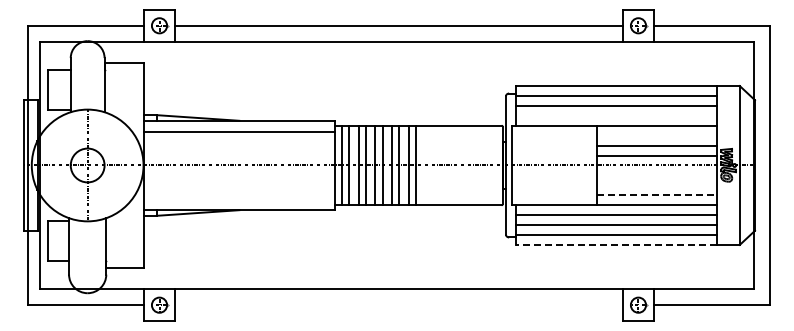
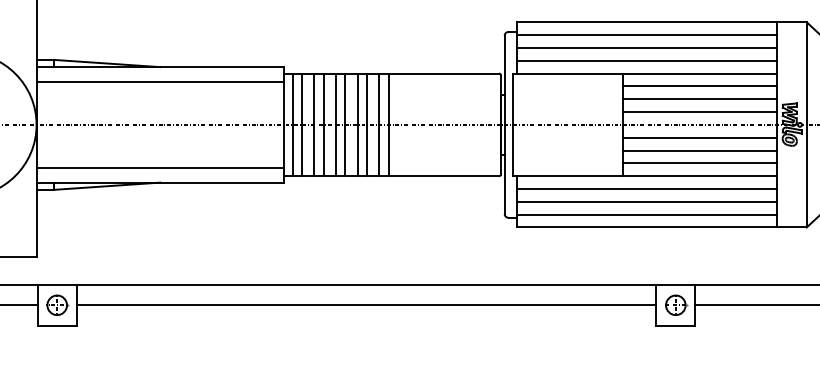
line: (616, 115) -> (647, 60), added
line: (657, 135) -> (700, 86), added
line: (657, 175) -> (700, 137), added
line: (657, 185) -> (700, 150), added
line: (657, 195) -> (700, 163), dashed -> solid
line: (239, 199) -> (160, 168), added
line: (616, 244) -> (647, 226), dashed -> solid
line: (398, 305) -> (365, 305), added

